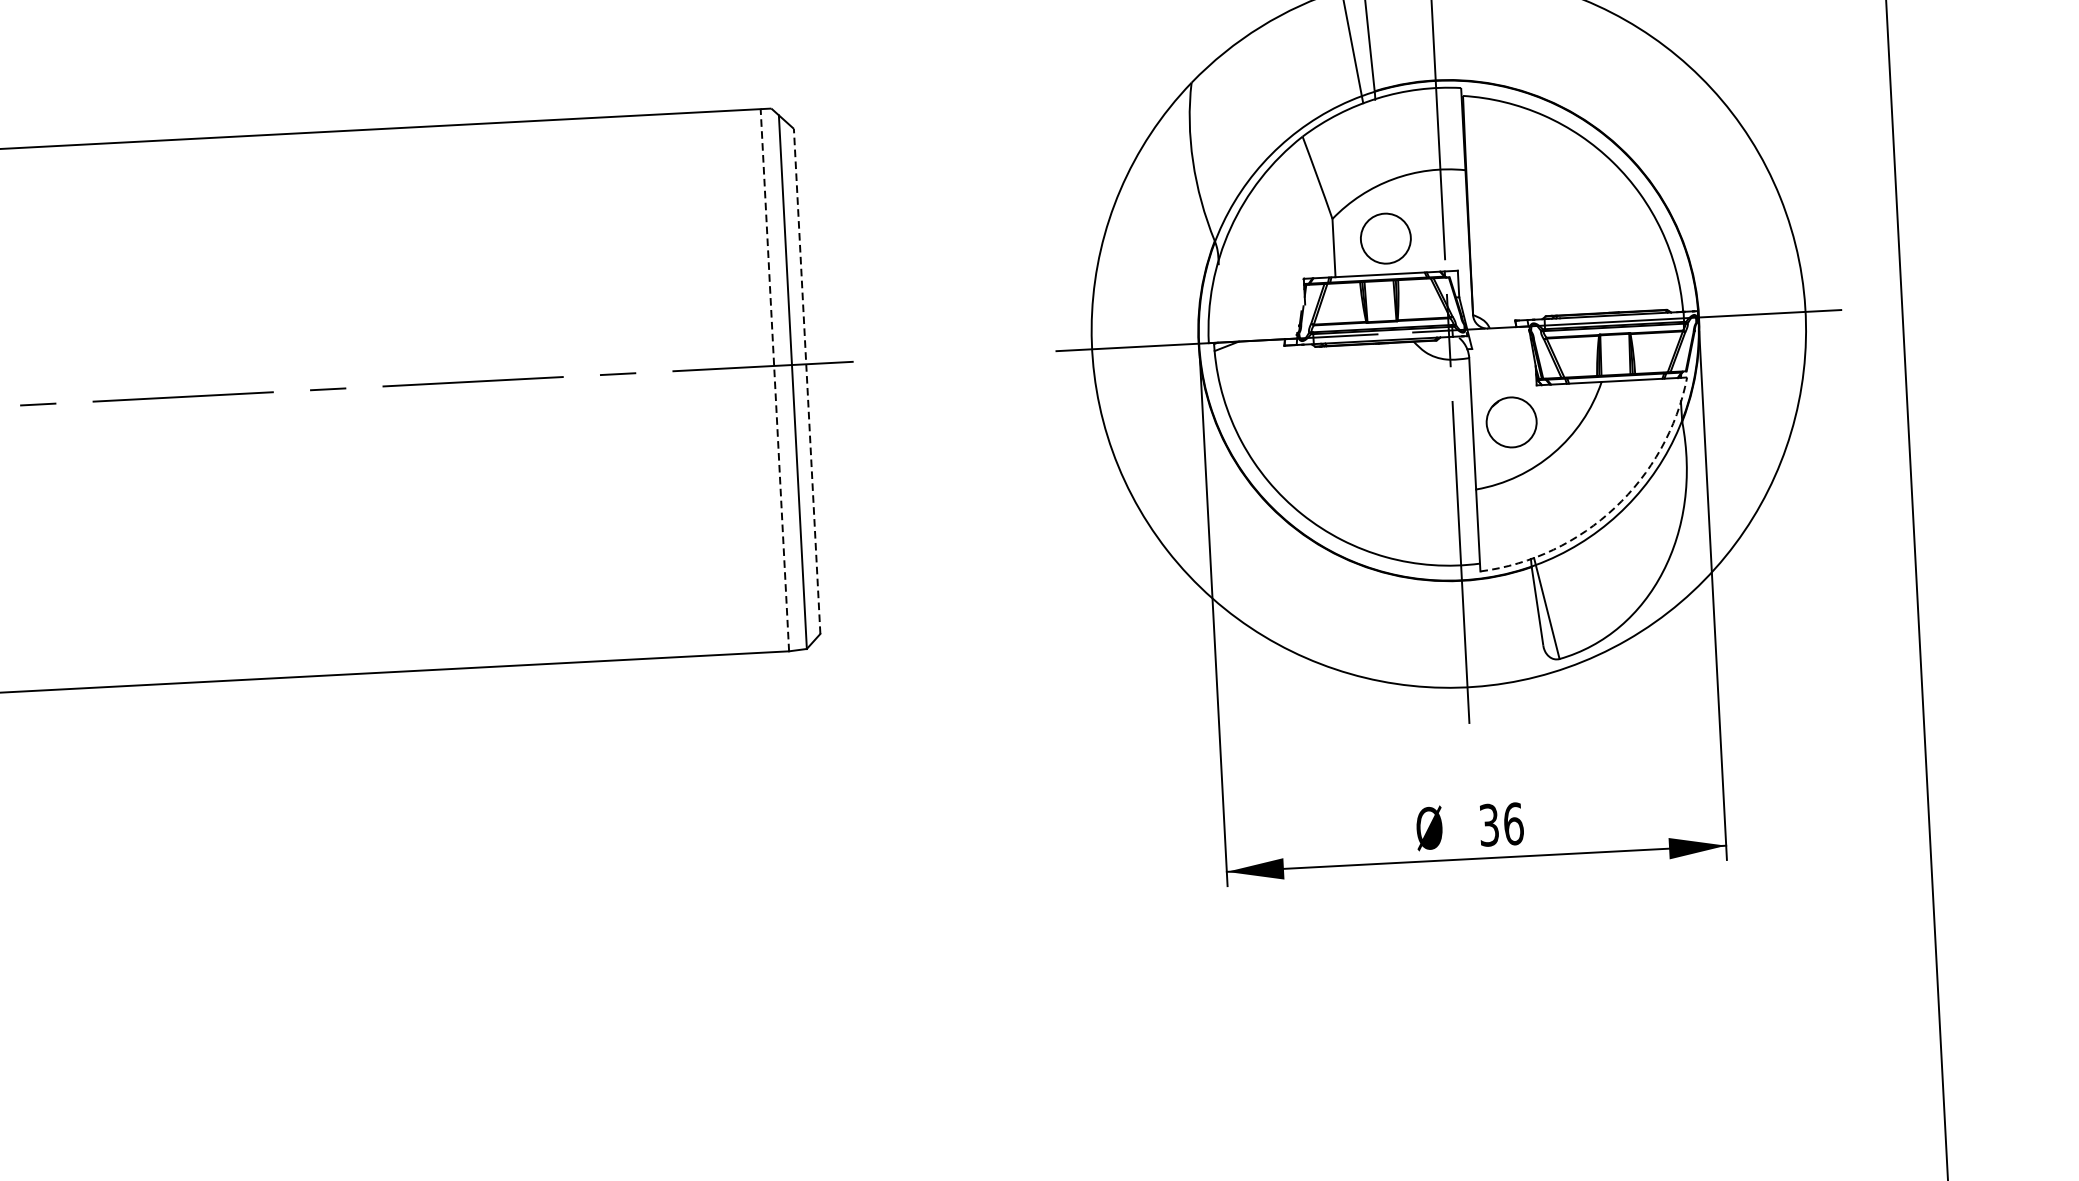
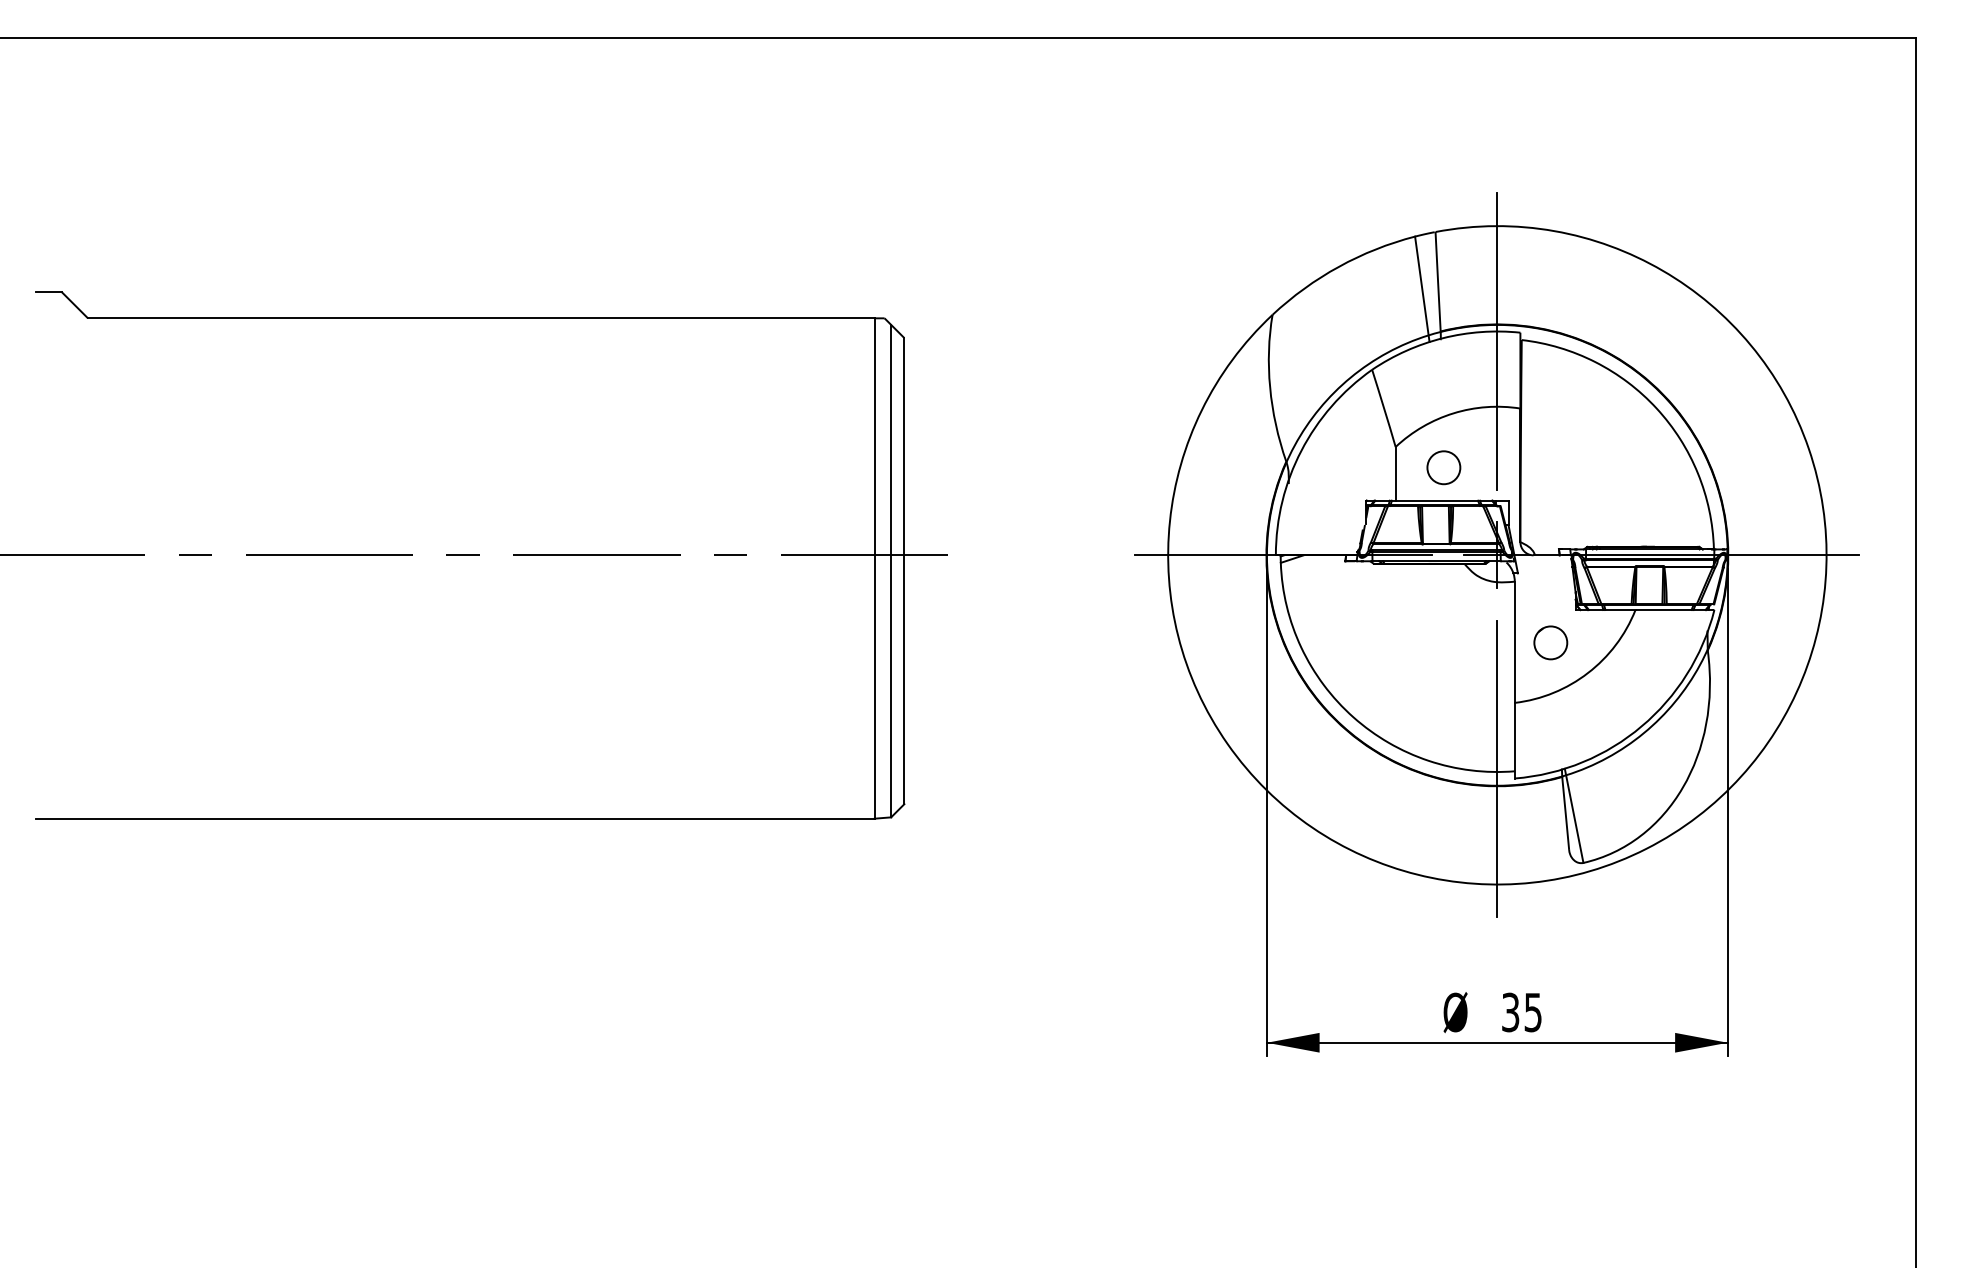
circle: (1385, 238) -> (1443, 467), size x0.71
line: (774, 380) -> (874, 568), dashed -> solid
line: (807, 380) -> (904, 570), dashed -> solid
part: (1511, 422) -> (1550, 642), size x0.71
arc: (1614, 507) -> (1641, 726), dashed -> solid
text: (1513, 823) -> (1533, 1012), 36 -> 35

